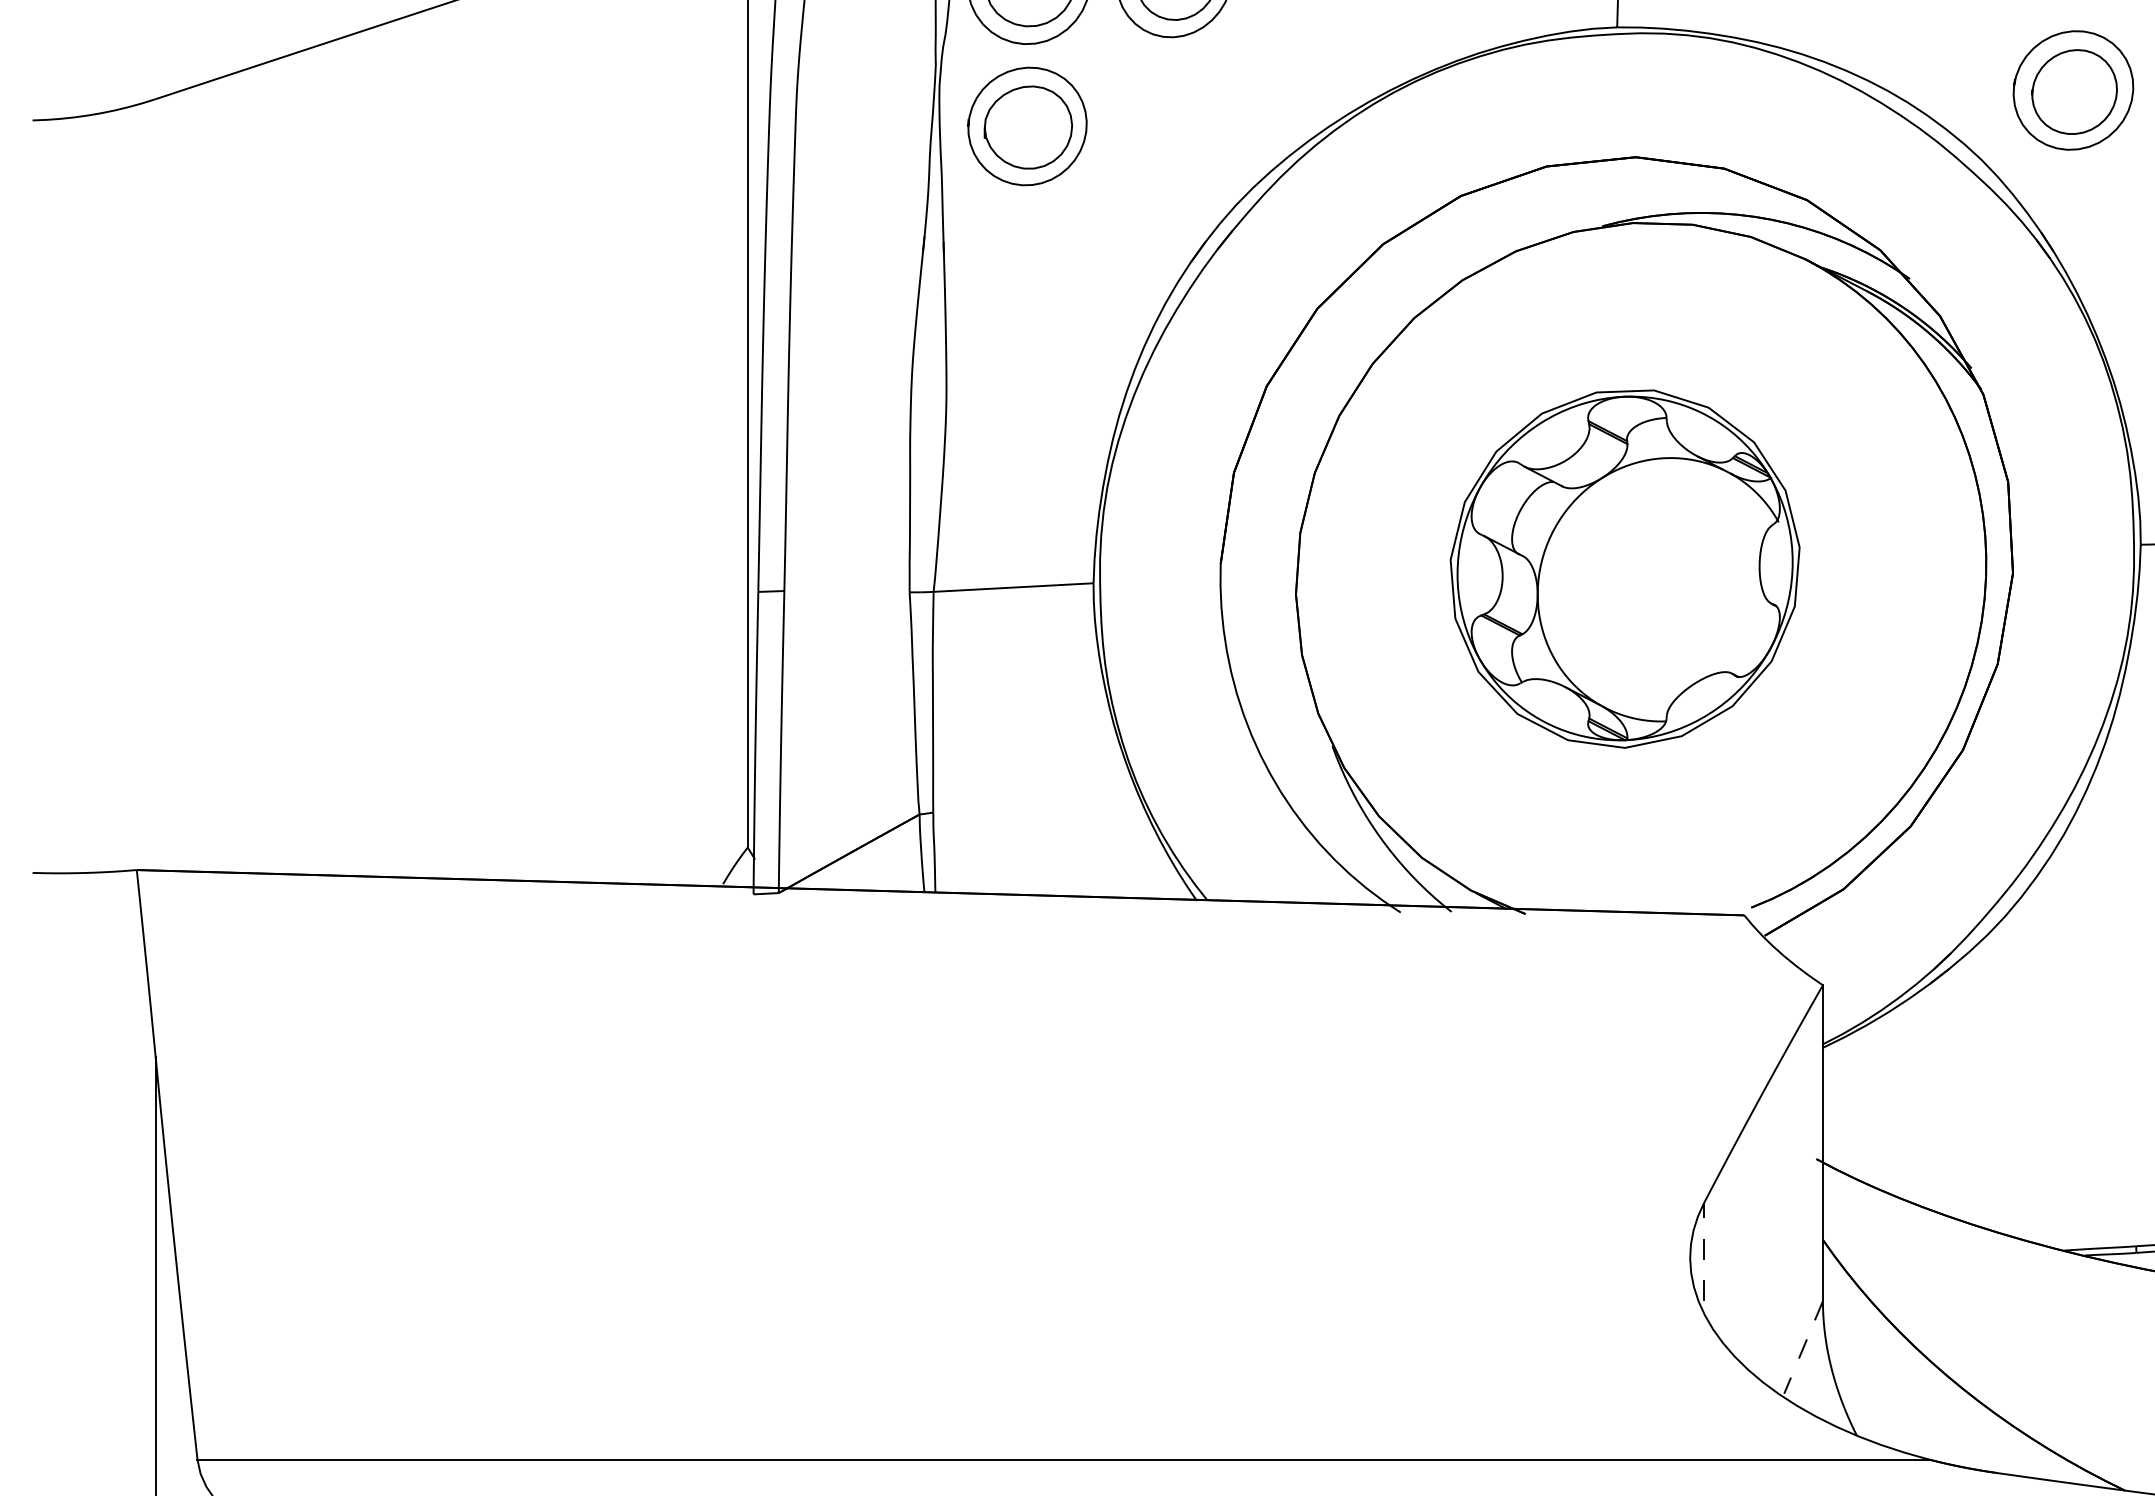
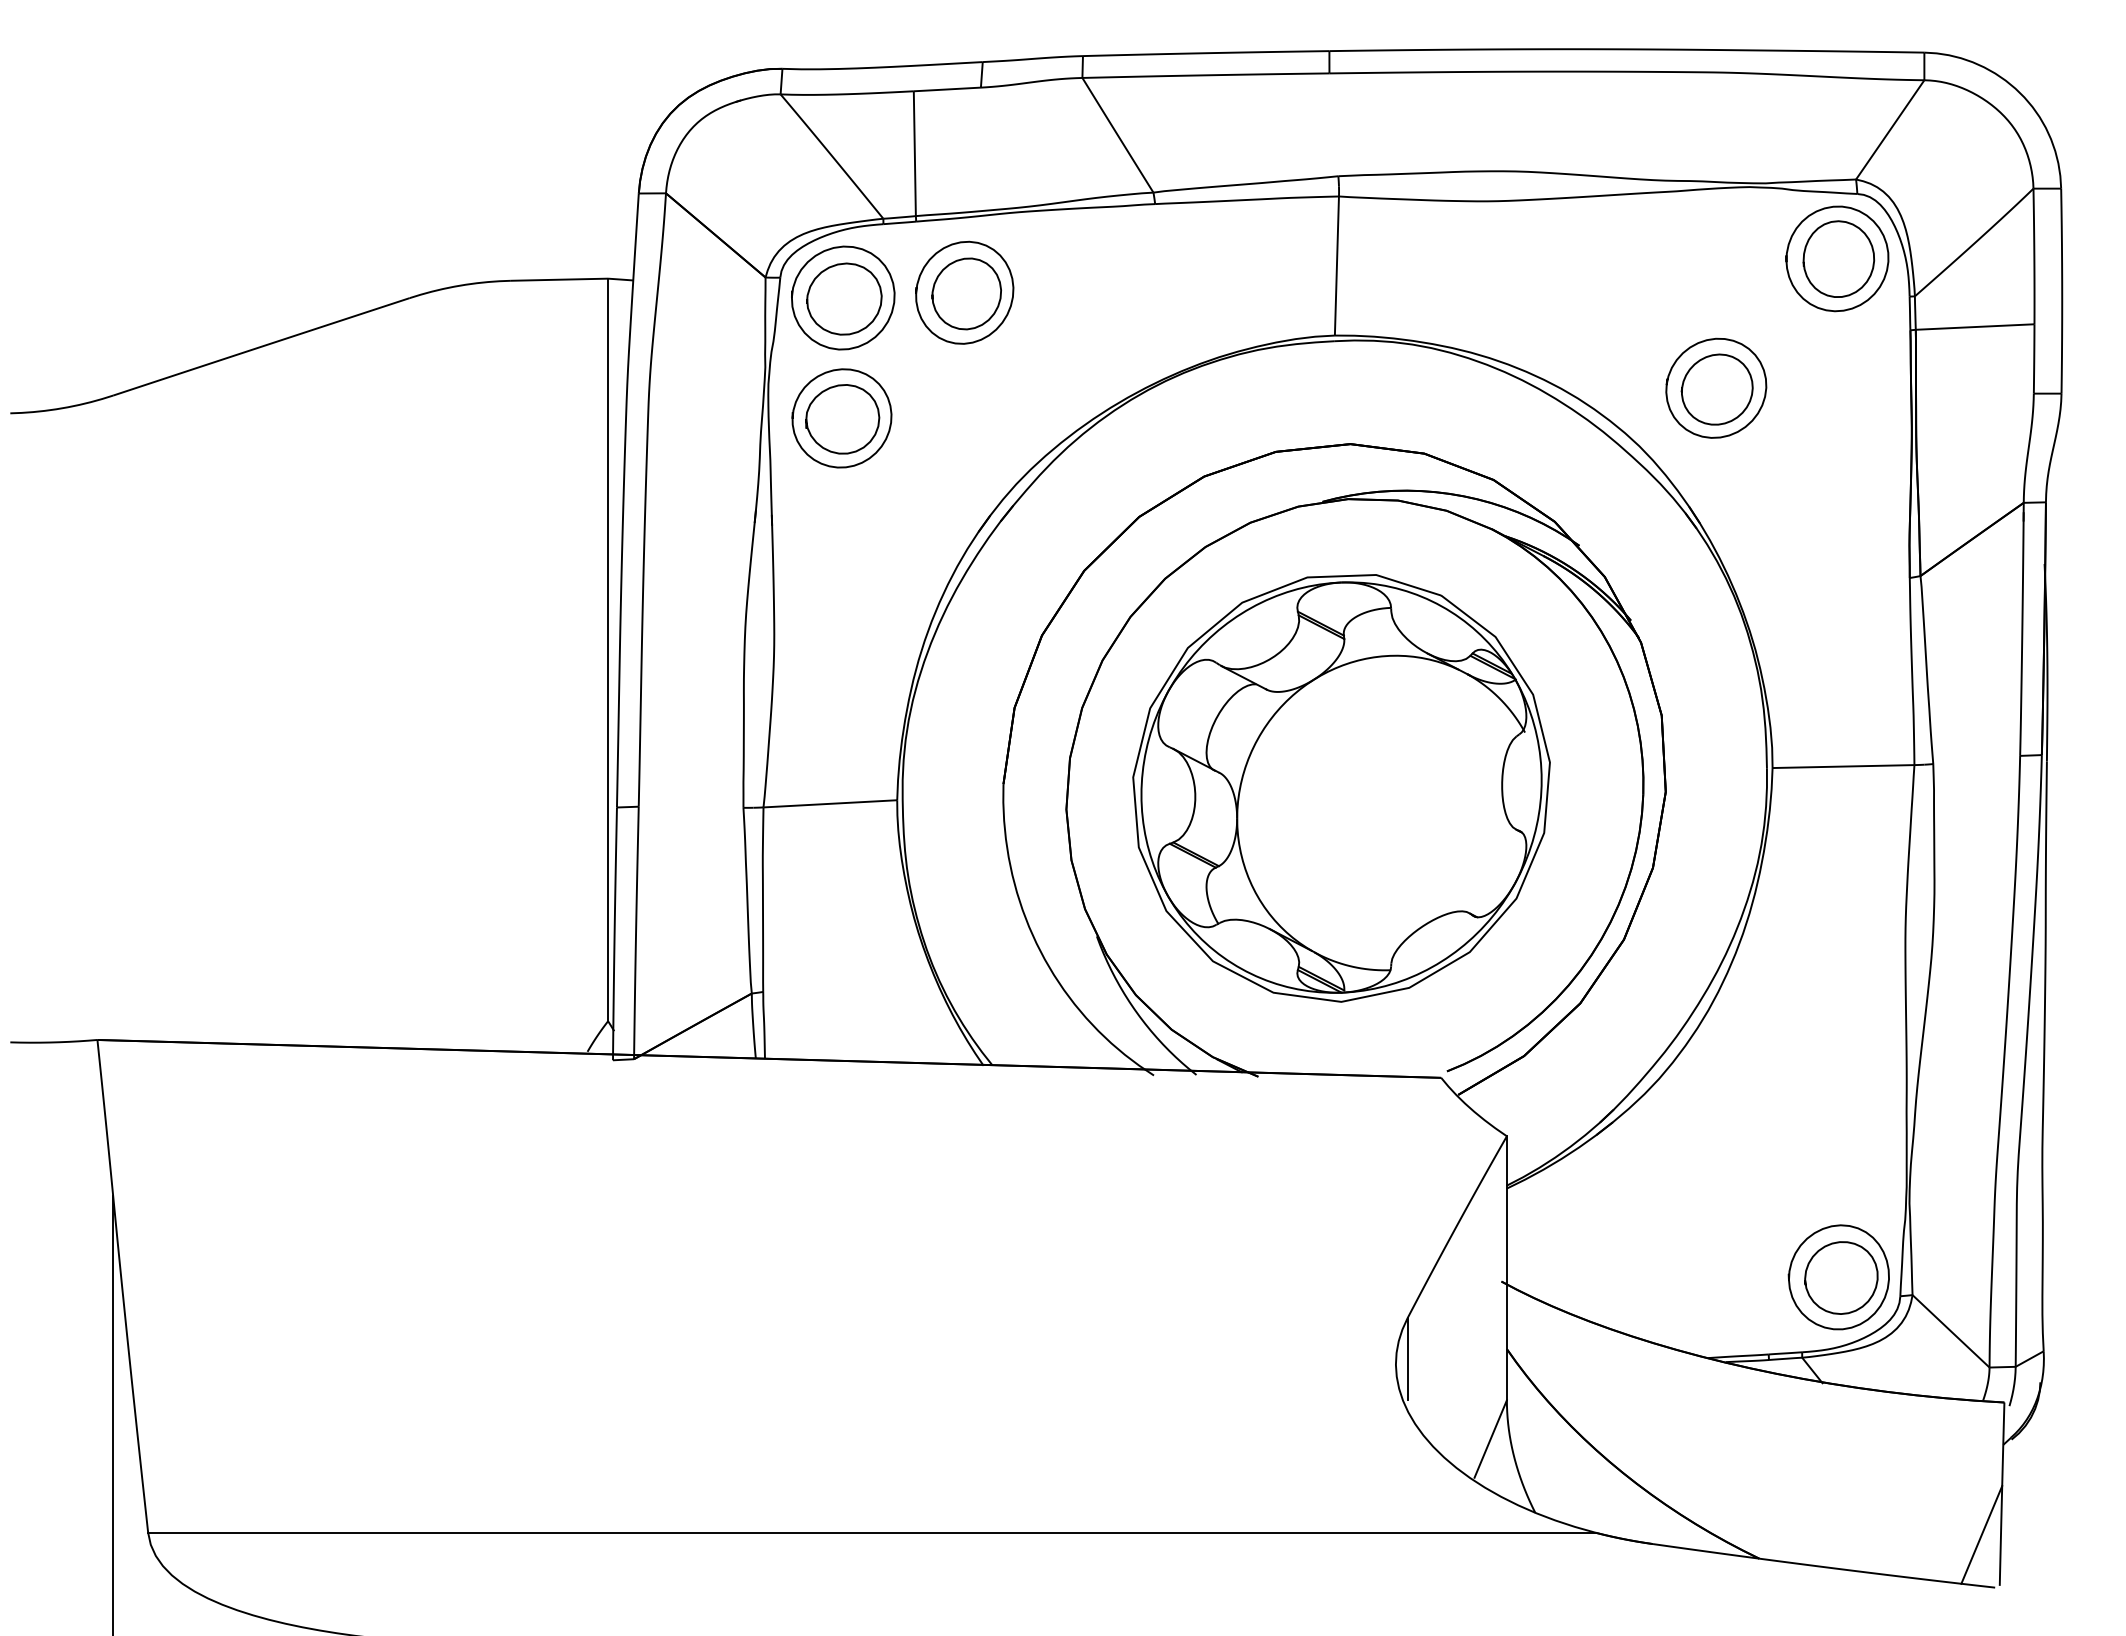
part: (1625, 569) -> (1341, 788), size x1.43
line: (1704, 1251) -> (1407, 1358), dashed -> solid
line: (1803, 1348) -> (1490, 1439), dashed -> solid

